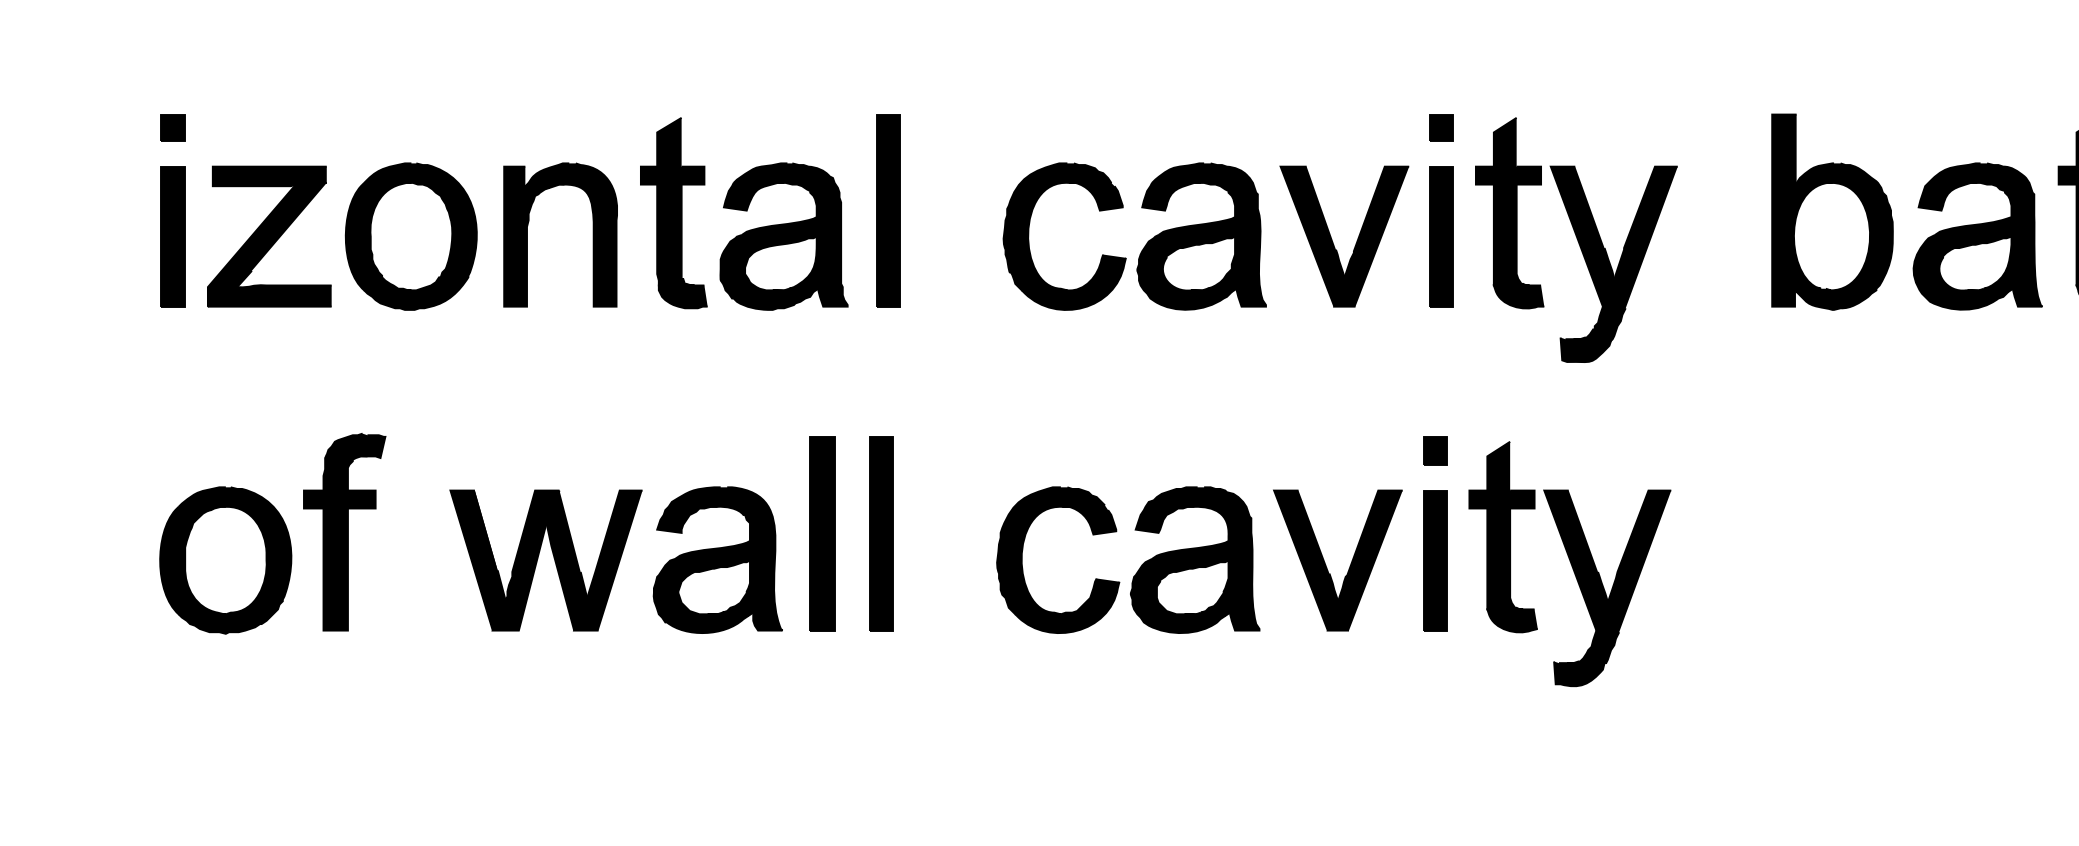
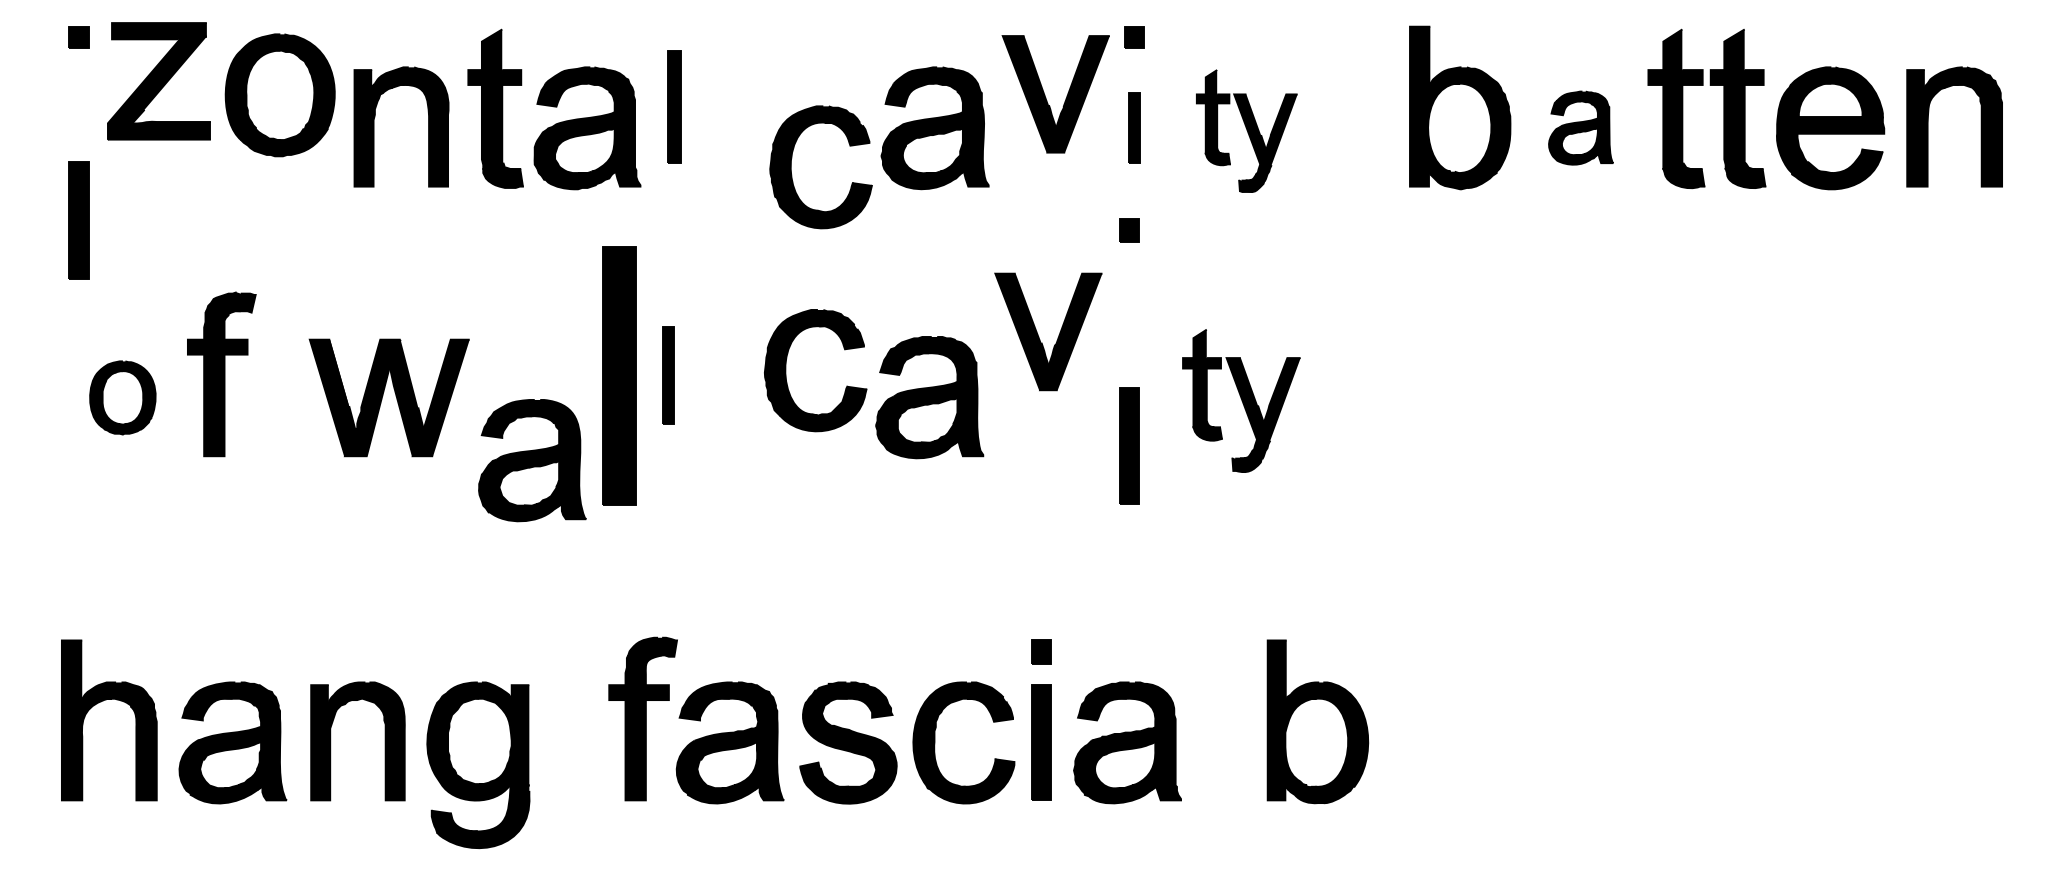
part: (888, 210) -> (674, 106), size x0.7
part: (1977, 235) -> (1580, 127), size x0.6
part: (172, 236) -> (78, 220), moved
part: (268, 236) -> (158, 81), moved
part: (410, 236) -> (279, 95), moved
part: (1441, 236) -> (1134, 128), size x0.6
part: (1575, 239) -> (1246, 130), size x0.6
part: (1333, 240) -> (1046, 97), moved
part: (1030, 245) -> (792, 174), moved
part: (1435, 450) -> (1129, 230), moved
part: (822, 533) -> (619, 375), size x1.6
part: (881, 533) -> (668, 375), size x0.6
part: (225, 560) -> (122, 397), size x0.6
part: (717, 560) -> (532, 460), moved
part: (1023, 560) -> (786, 370), moved
part: (1435, 560) -> (1129, 445), moved
part: (1569, 563) -> (1241, 400), size x0.7
part: (1327, 566) -> (1039, 336), moved

